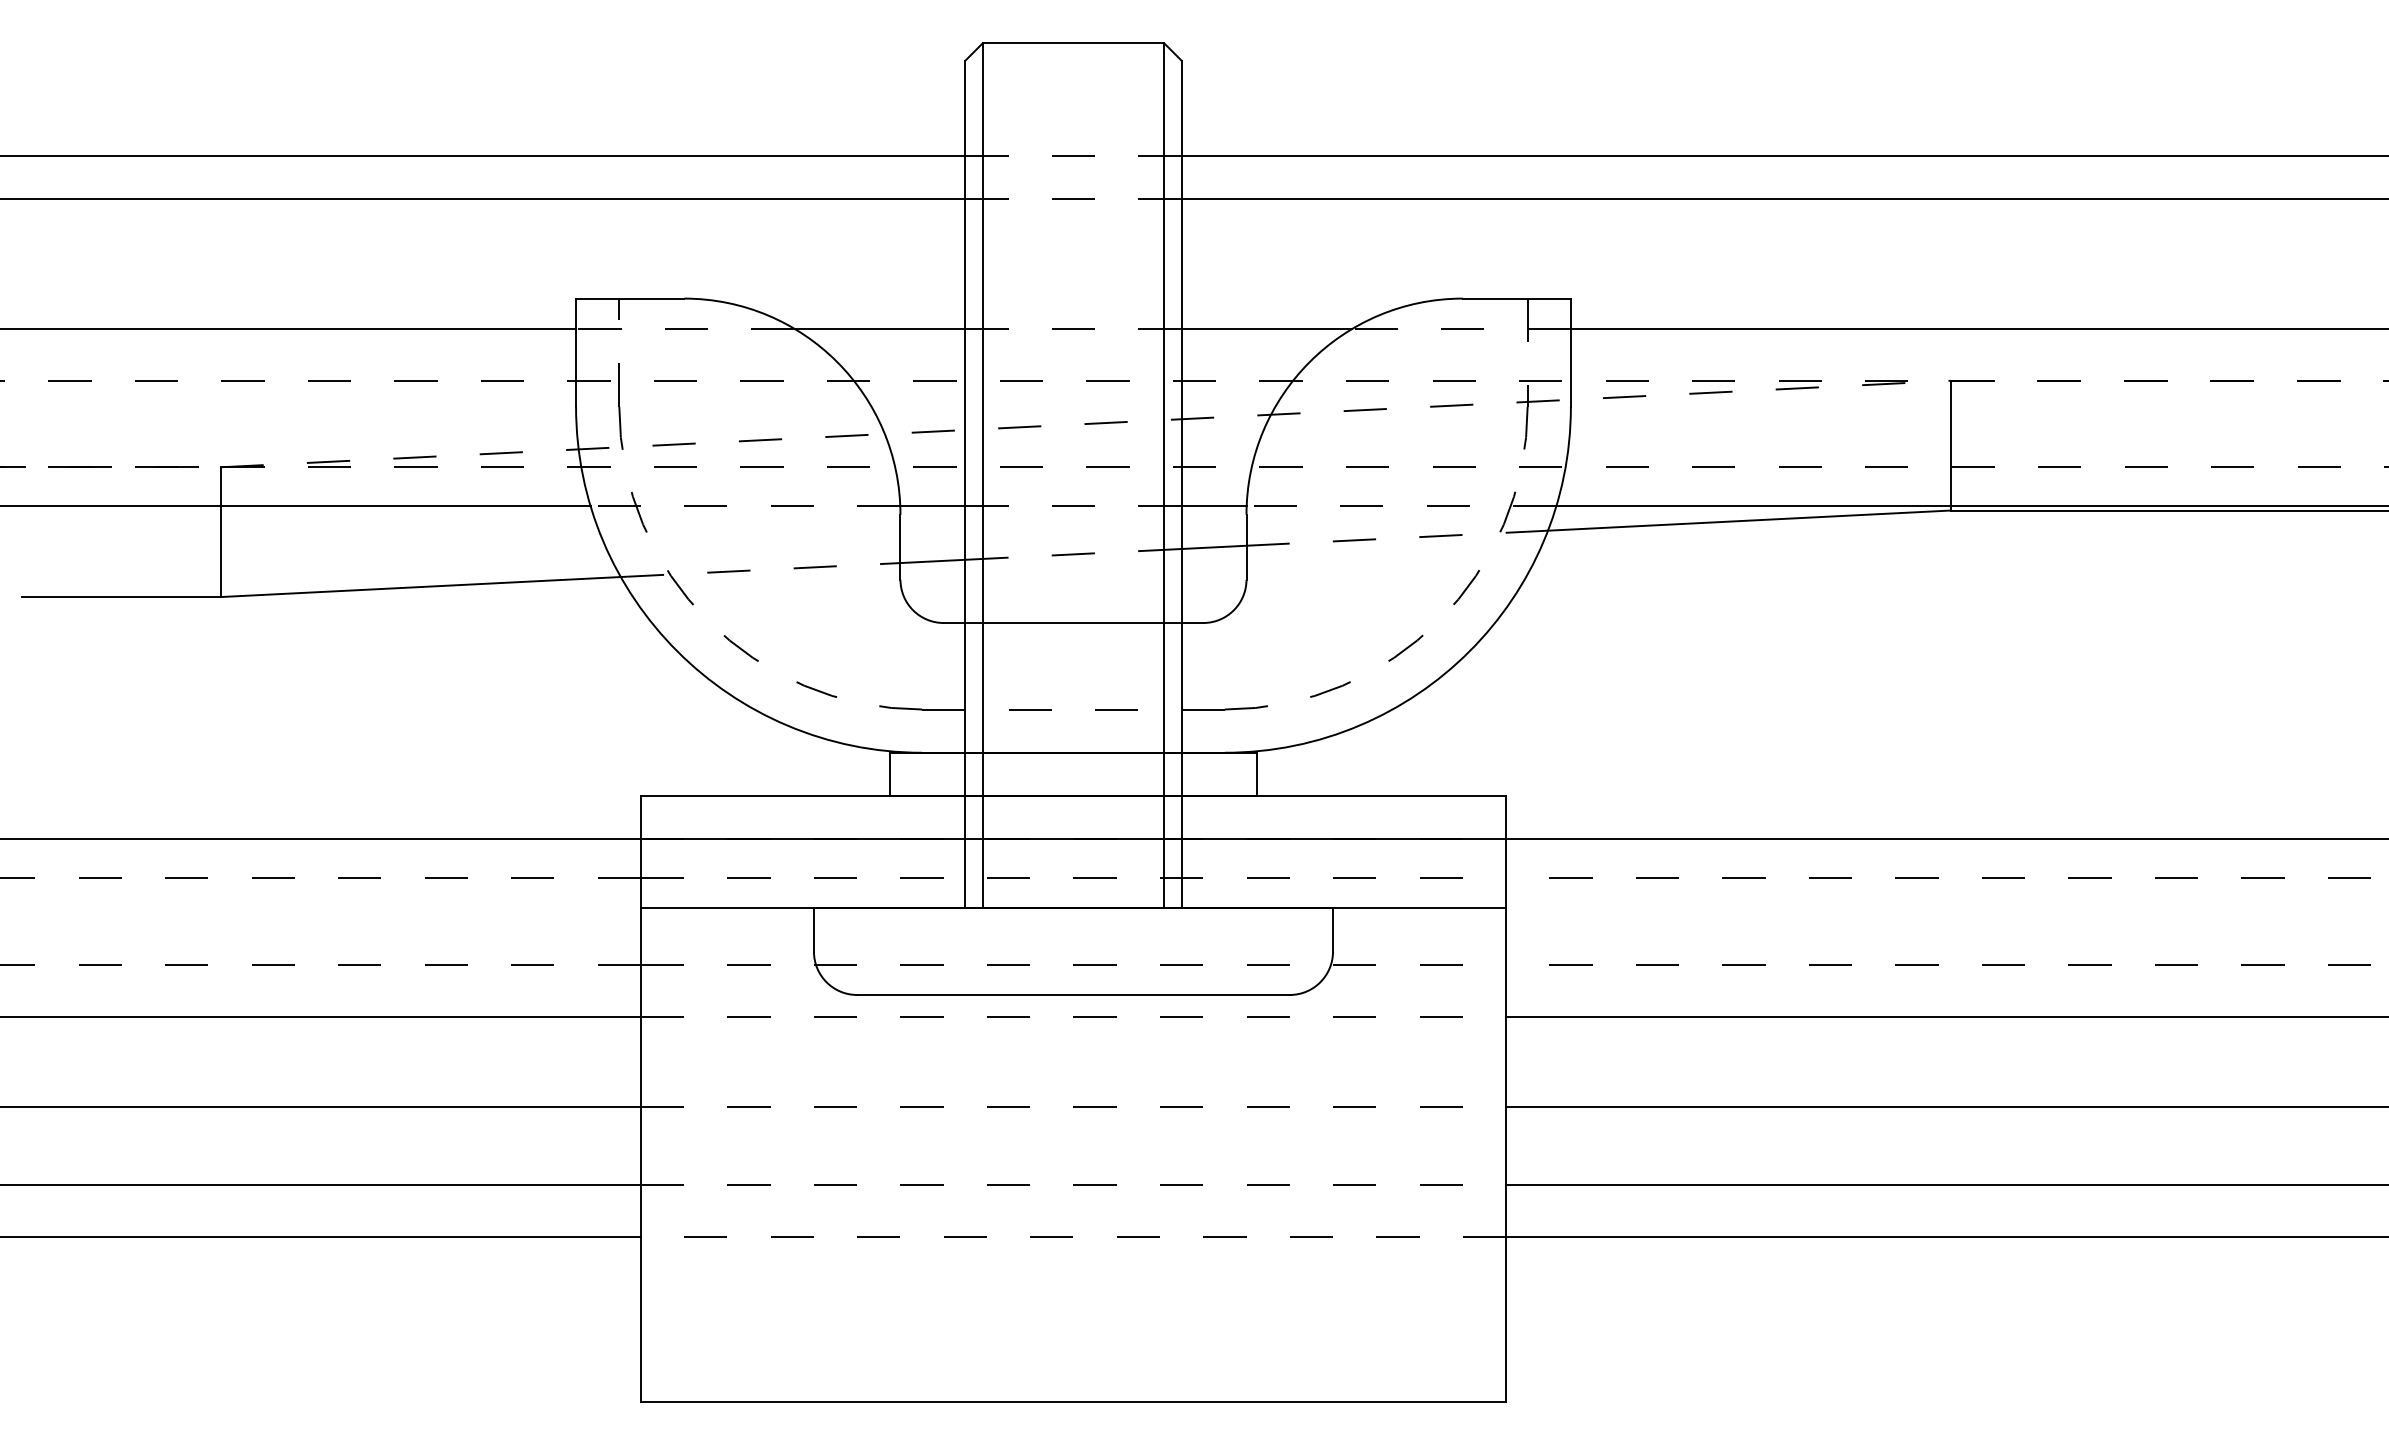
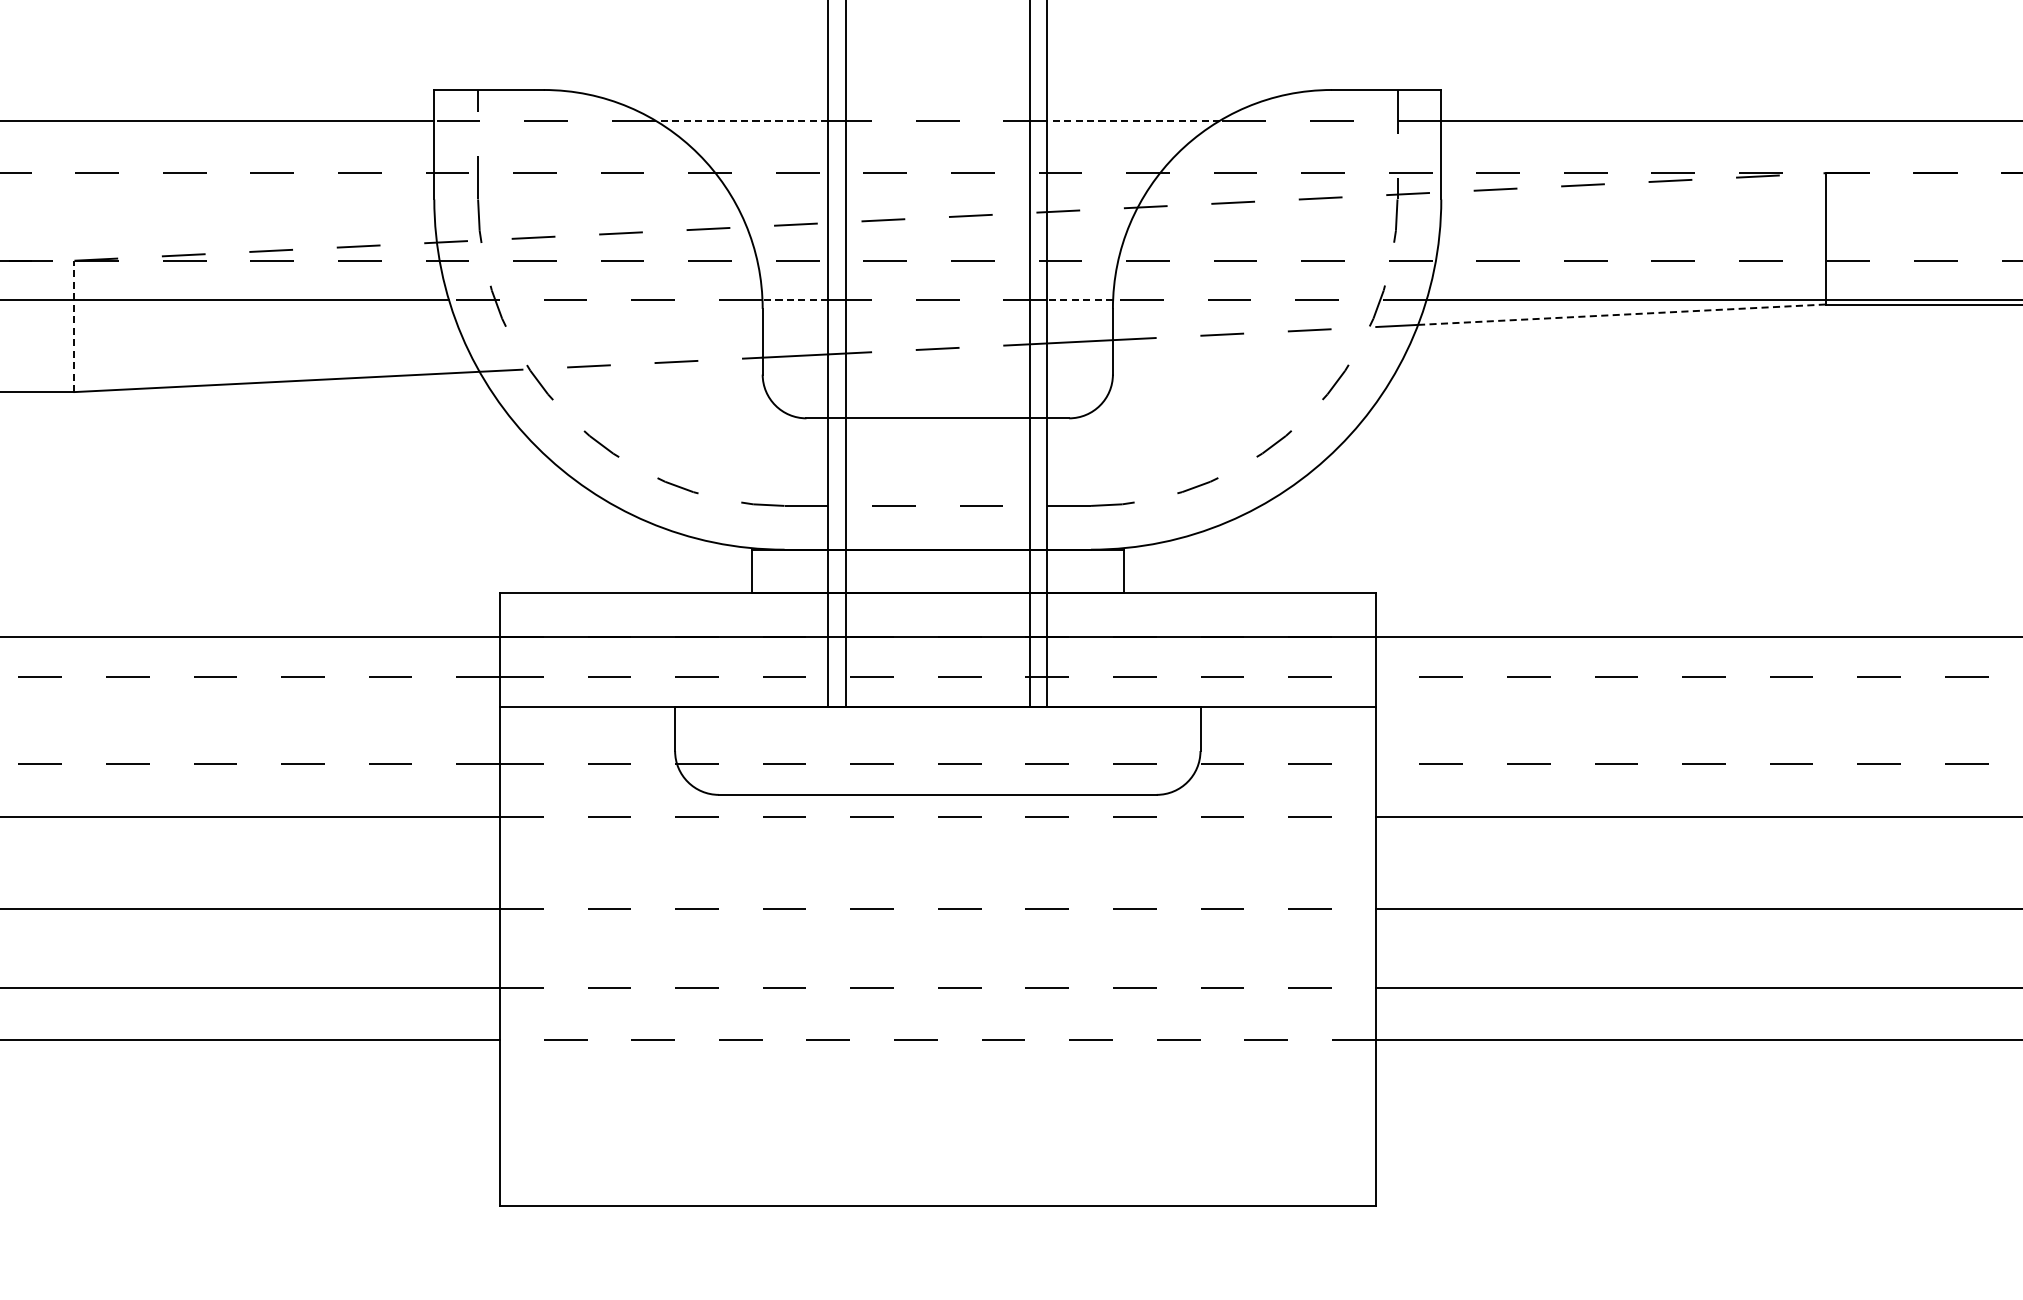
line: (879, 328) -> (741, 120), solid -> dashed
line: (1266, 328) -> (1133, 120), solid -> dashed
line: (932, 506) -> (795, 300), solid -> dashed
line: (1214, 506) -> (1080, 300), solid -> dashed
line: (1749, 520) -> (1622, 314), solid -> dashed
line: (220, 532) -> (74, 326), solid -> dashed

